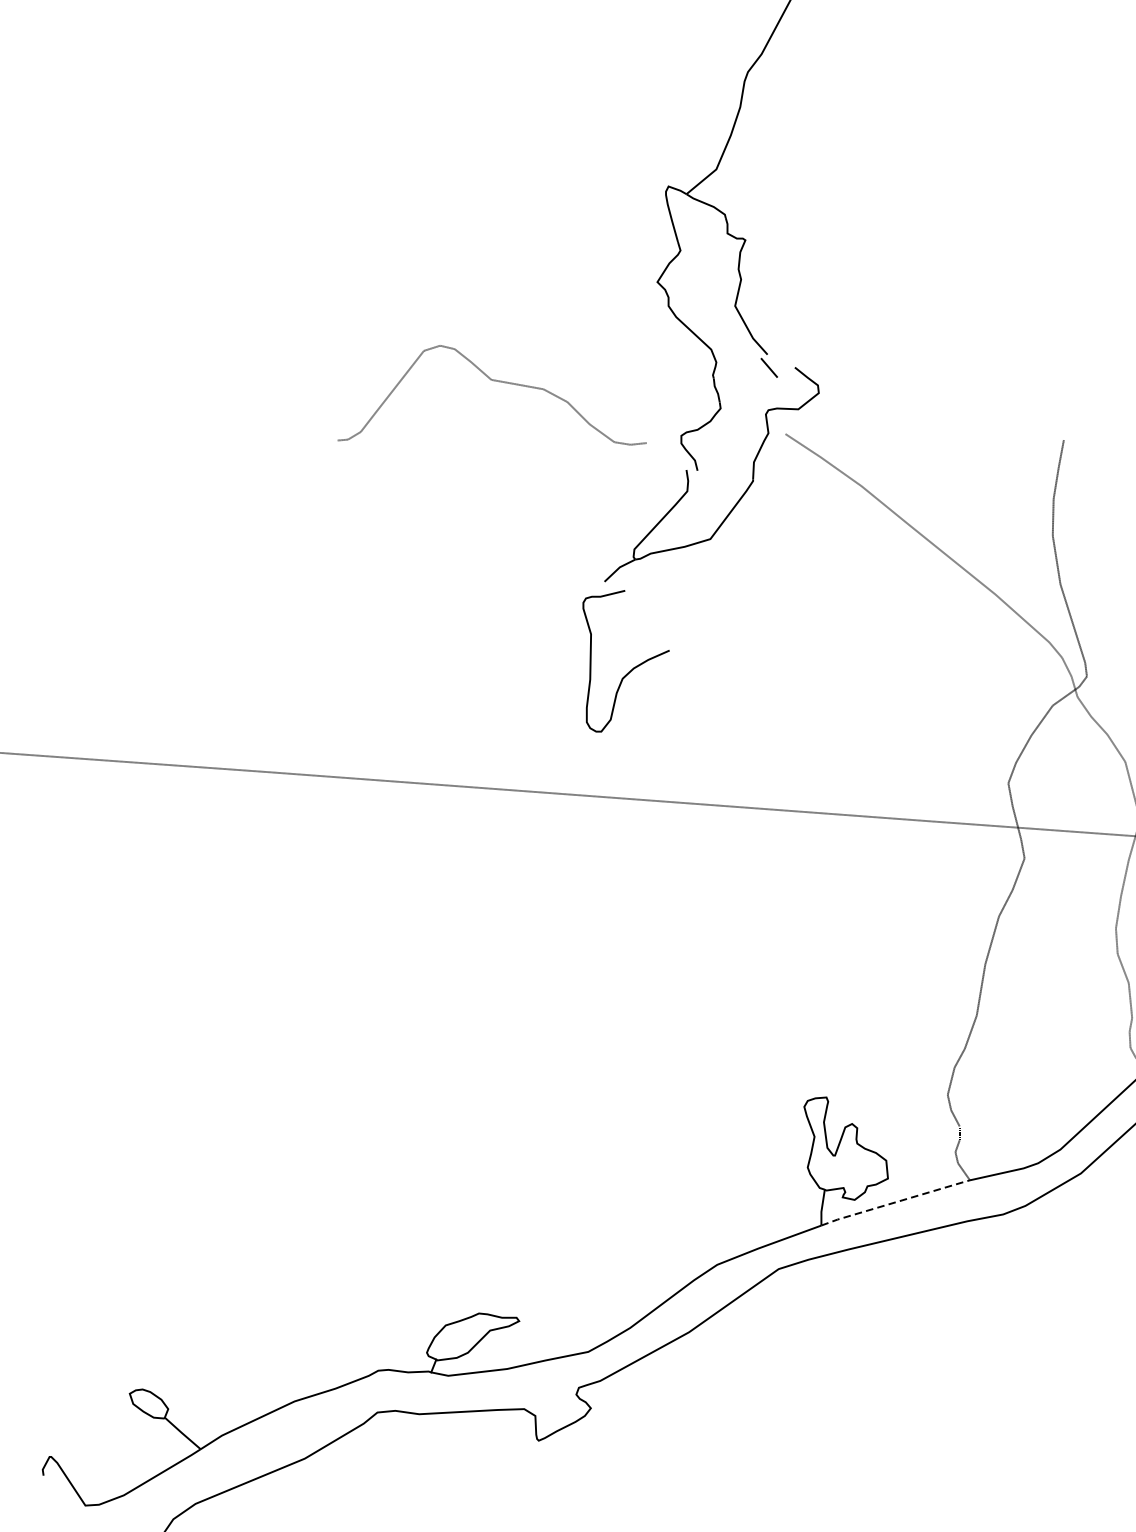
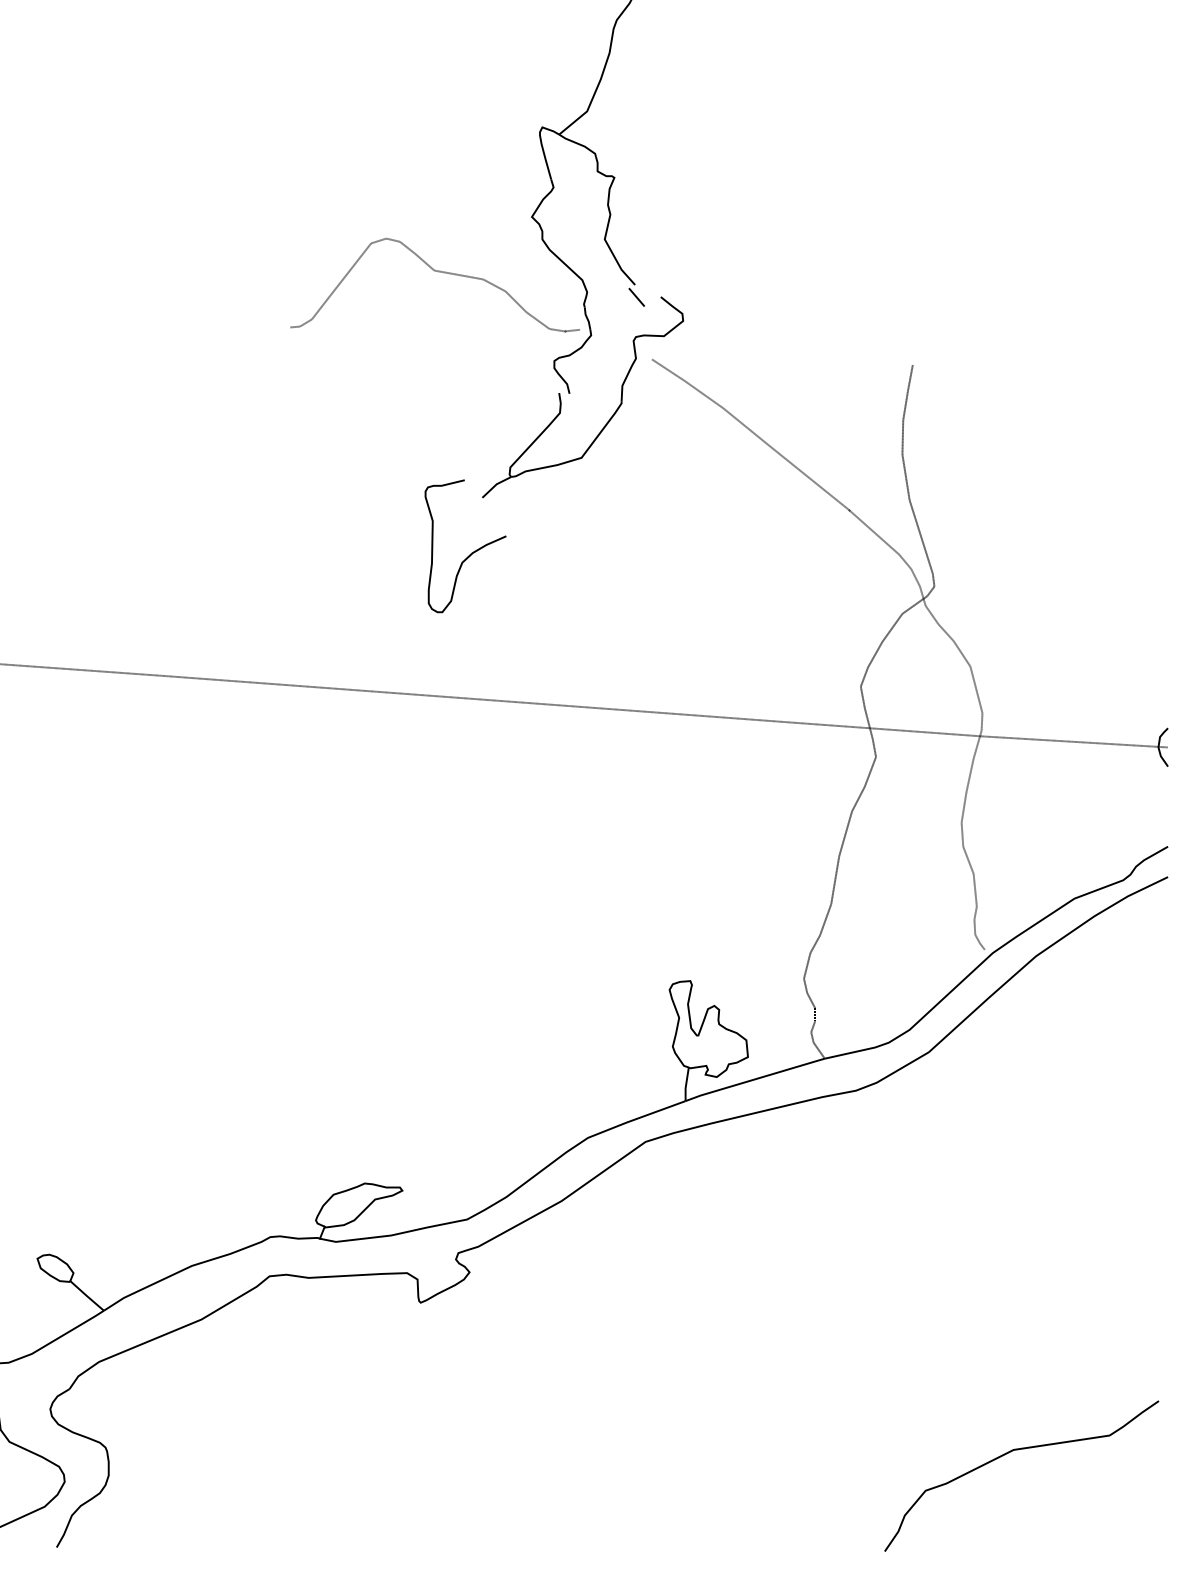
curve: (495, 381) -> (438, 272), moved
curve: (632, 667) -> (471, 552), moved
line: (895, 1202) -> (755, 1079), dashed -> solid

